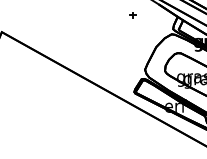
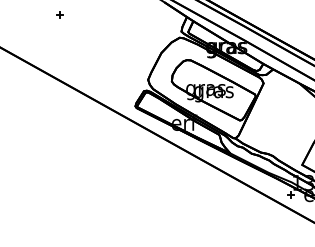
part: (132, 14) -> (59, 14), moved

